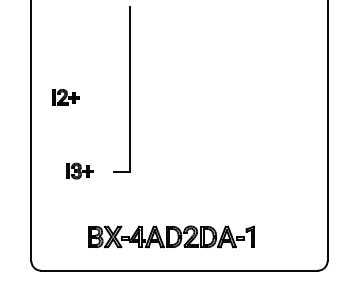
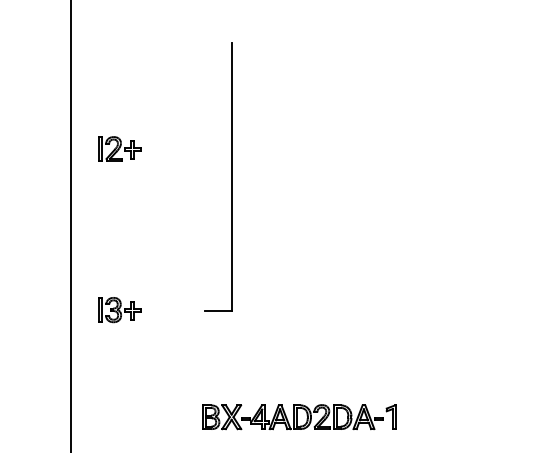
part: (65, 97) -> (118, 149), moved
part: (79, 170) -> (118, 309), moved
part: (171, 236) -> (299, 416), size x0.71

